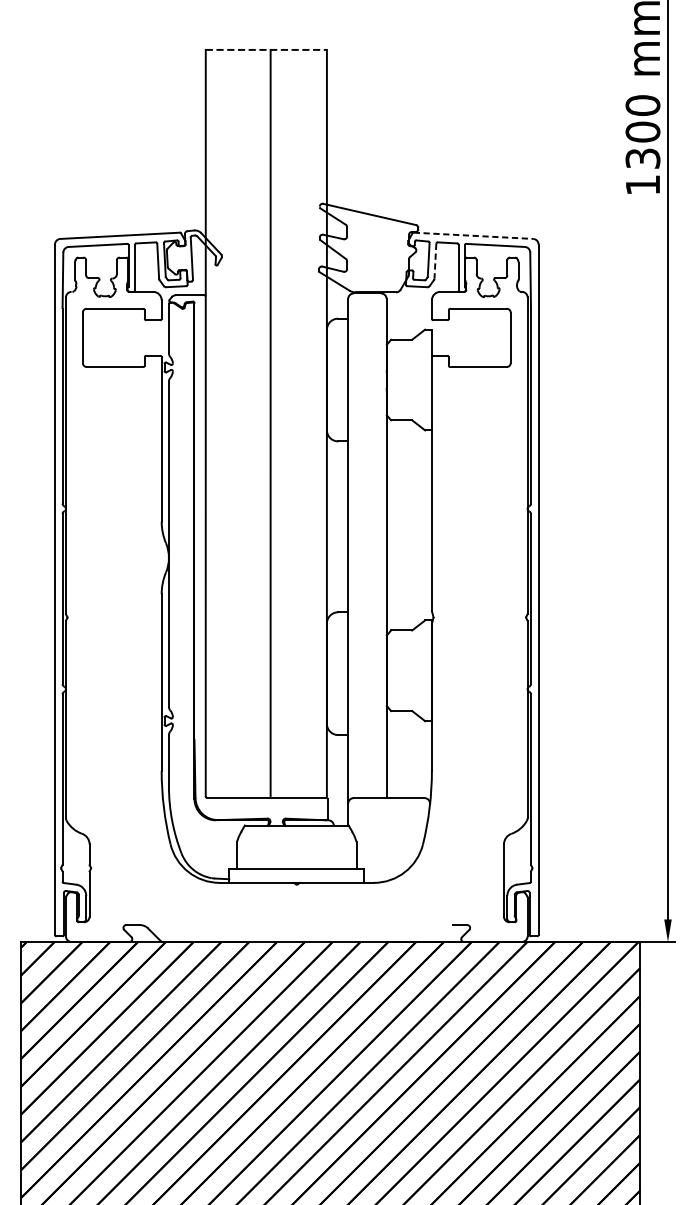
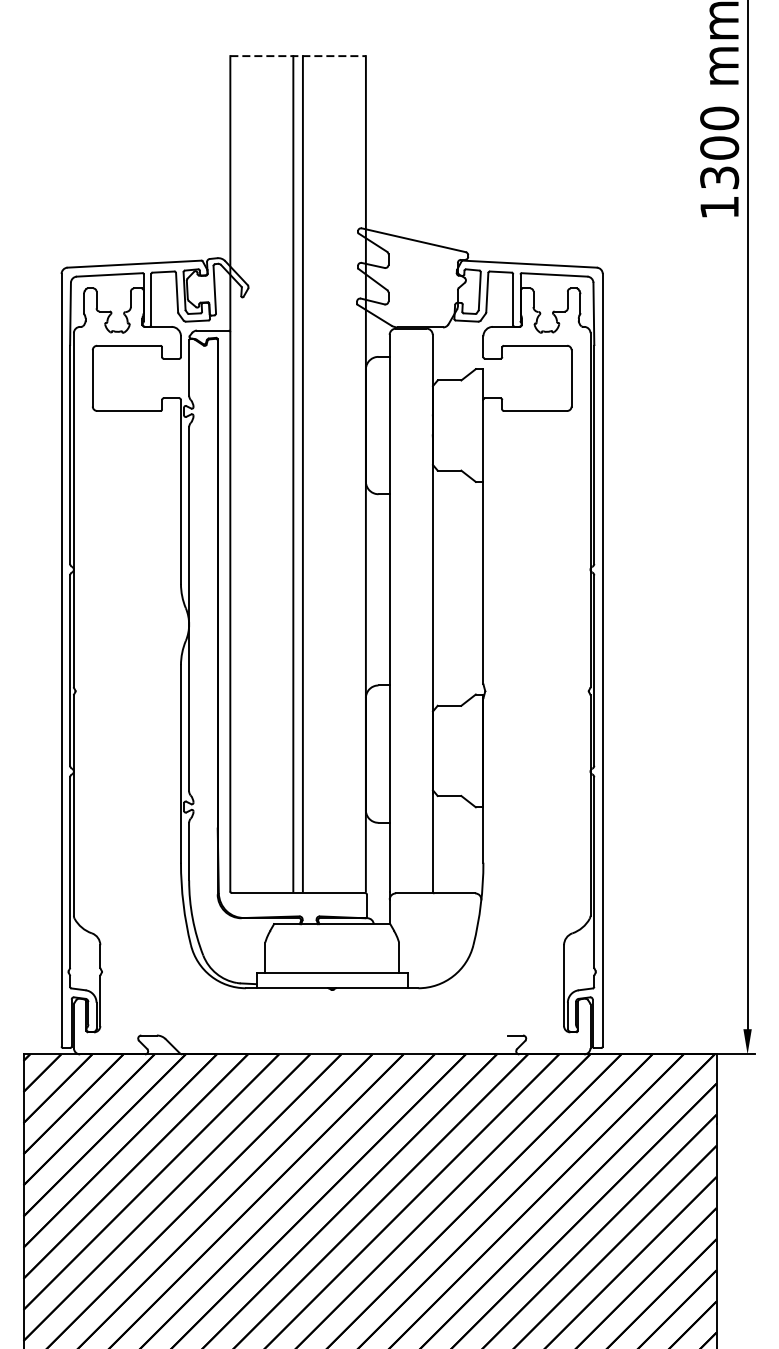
line: (473, 236) -> (529, 264), dashed -> solid
line: (435, 261) -> (487, 292), dashed -> solid
line: (262, 422) -> (293, 473), added

